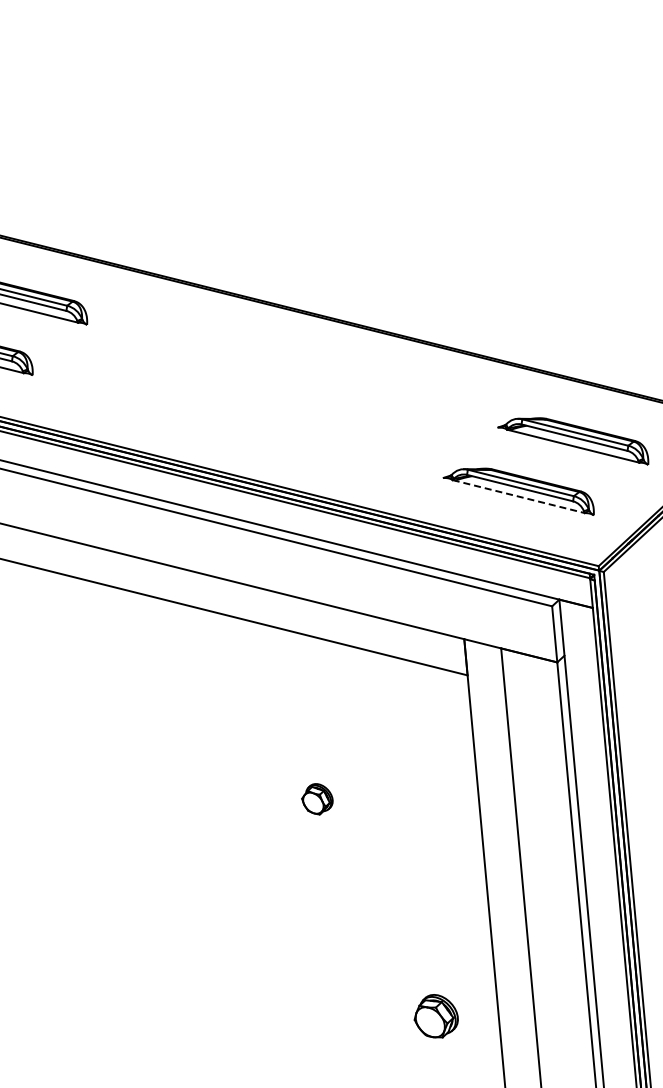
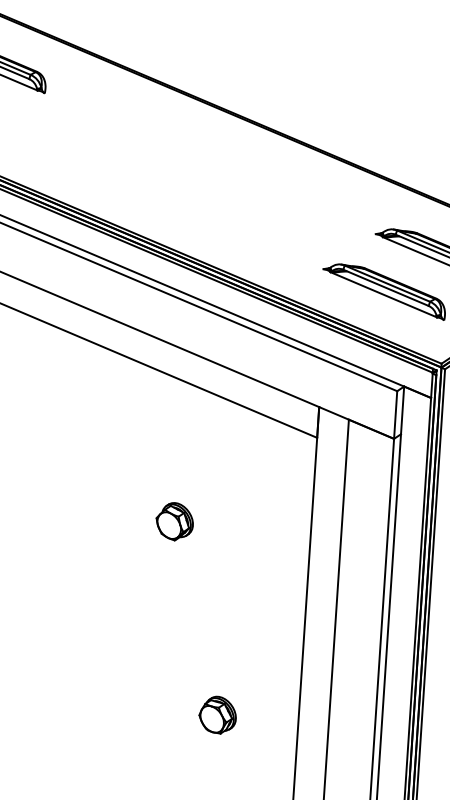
line: (519, 496) -> (384, 294), dashed -> solid
part: (317, 799) -> (174, 521), size x1.43
part: (435, 1016) -> (217, 715), moved

